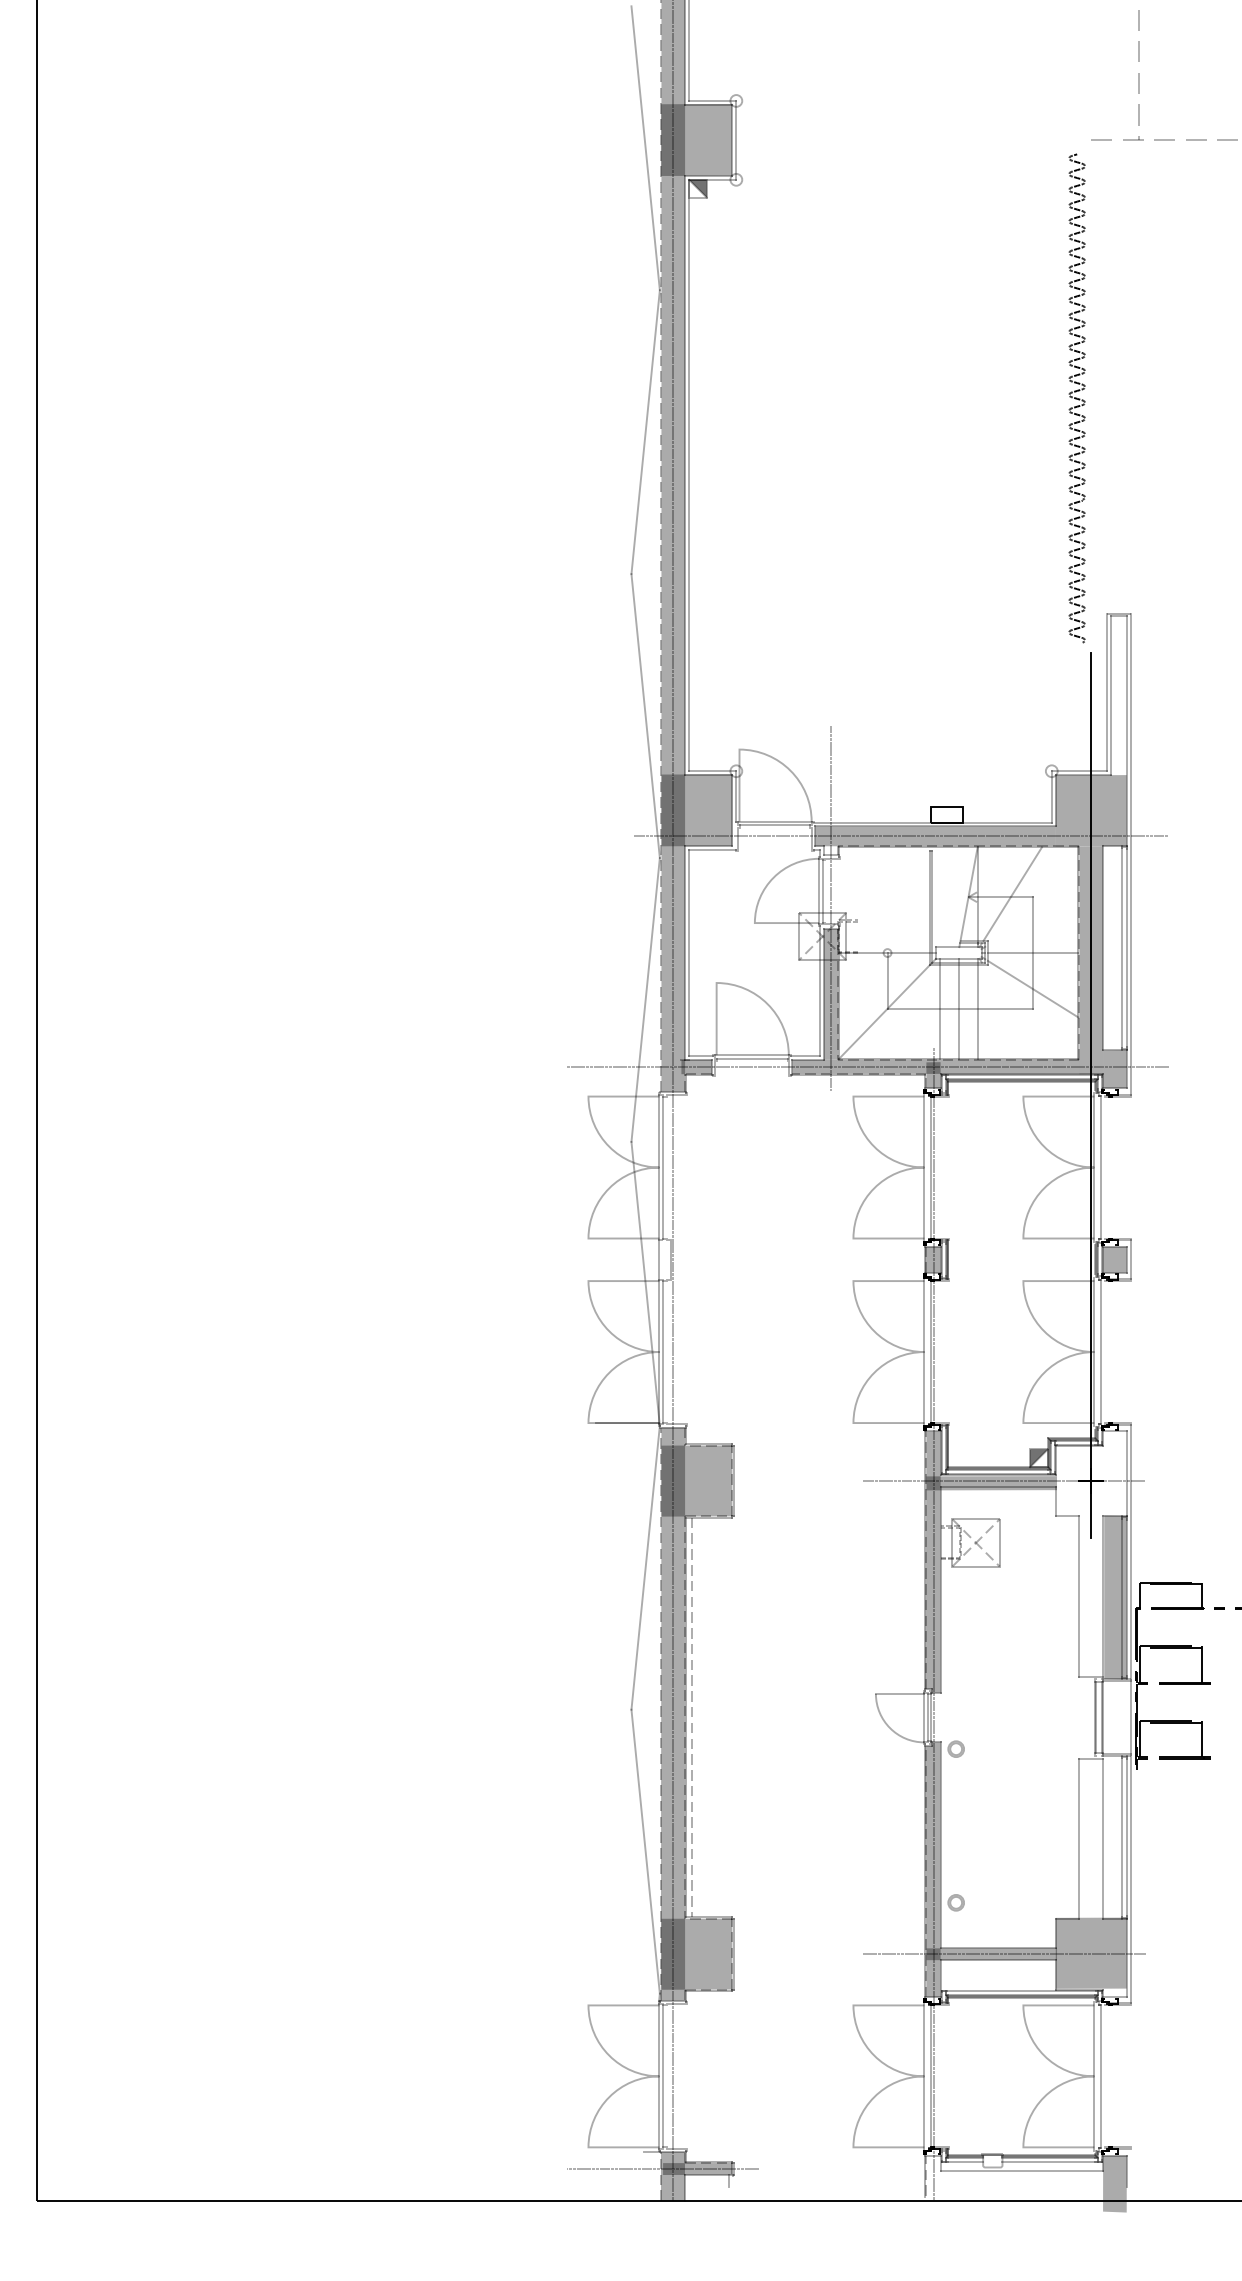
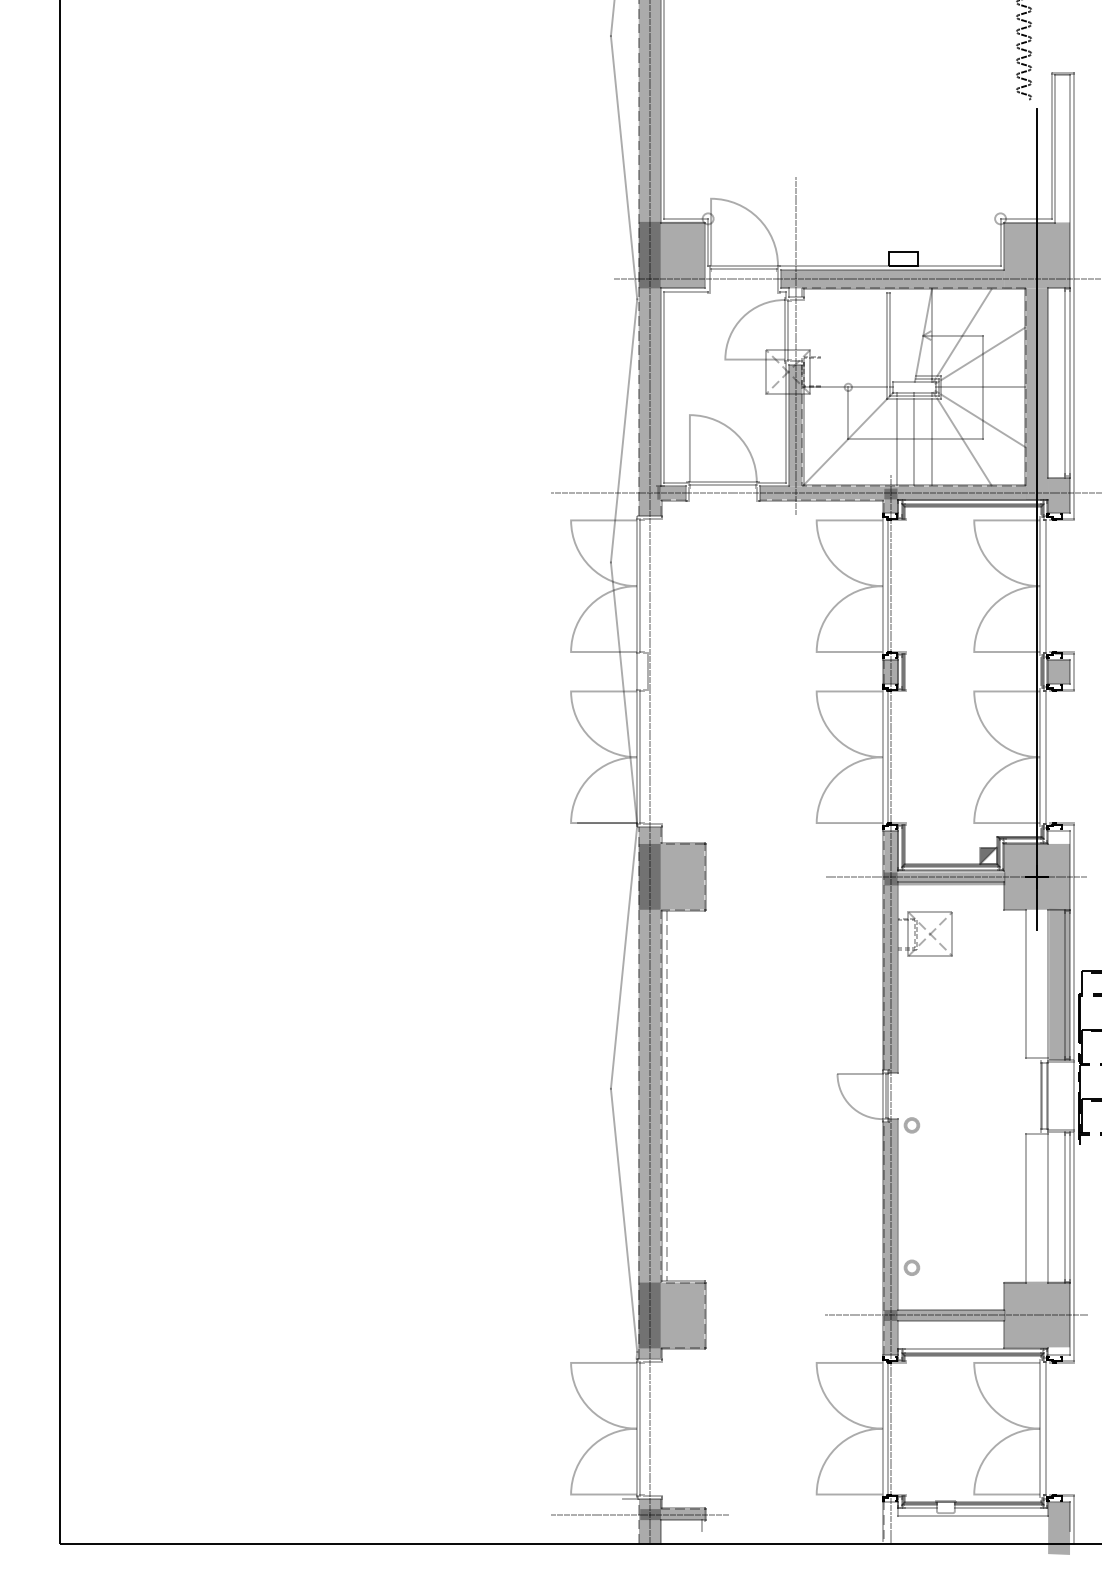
line: (1032, 916) -> (982, 353), added
line: (1012, 1011) -> (964, 441), added
fill: (1090, 1480) -> (1036, 876), added
line: (1130, 2174) -> (1073, 1519), added

